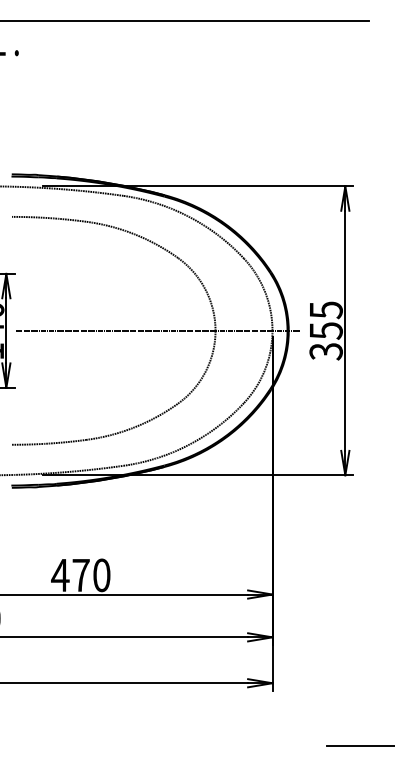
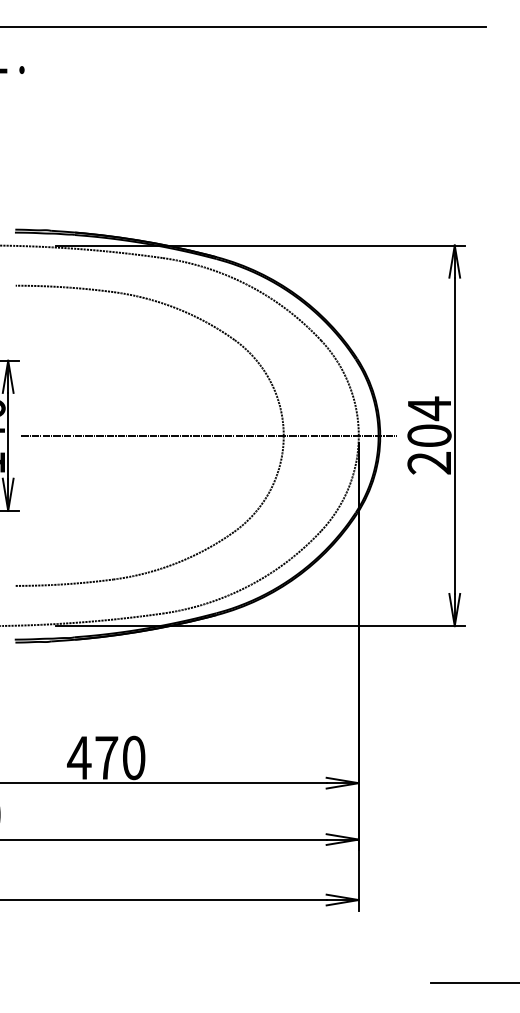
text: (326, 330) -> (429, 435), 355 -> 204

